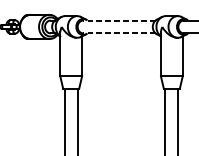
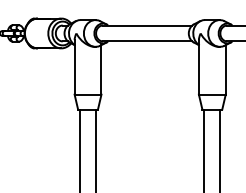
line: (119, 20) -> (147, 25), dashed -> solid
line: (119, 33) -> (147, 41), dashed -> solid

